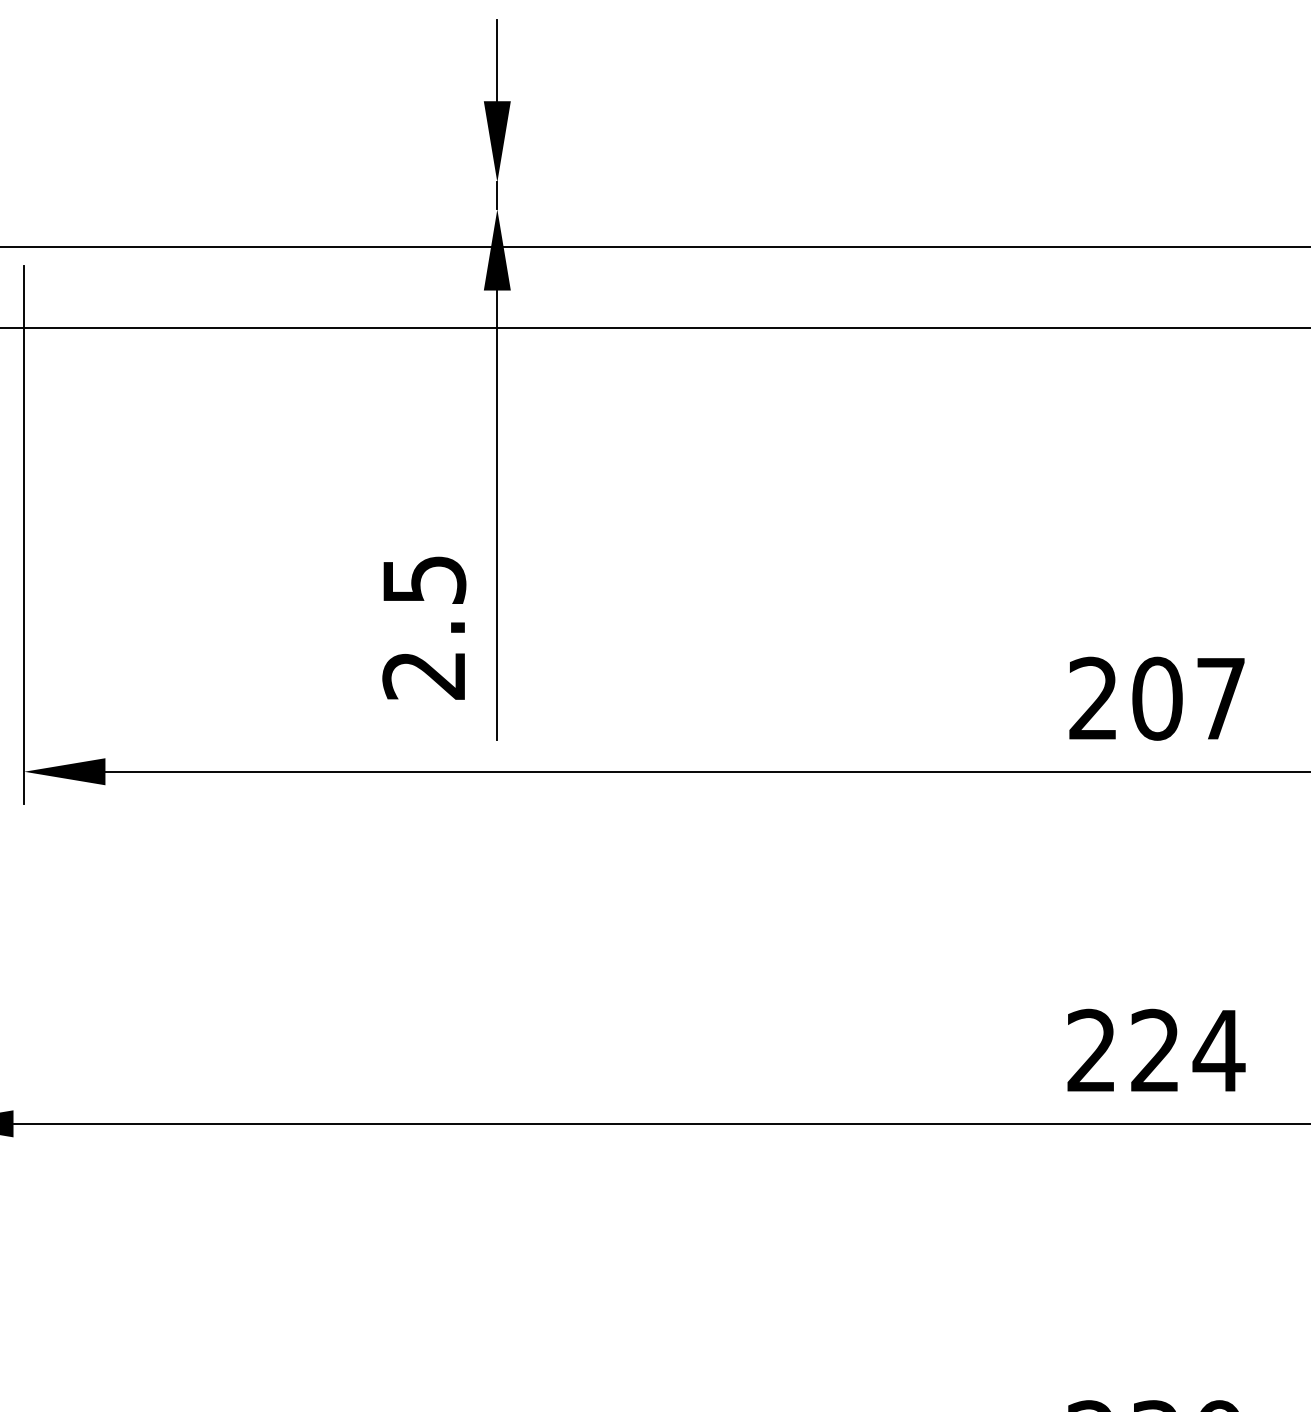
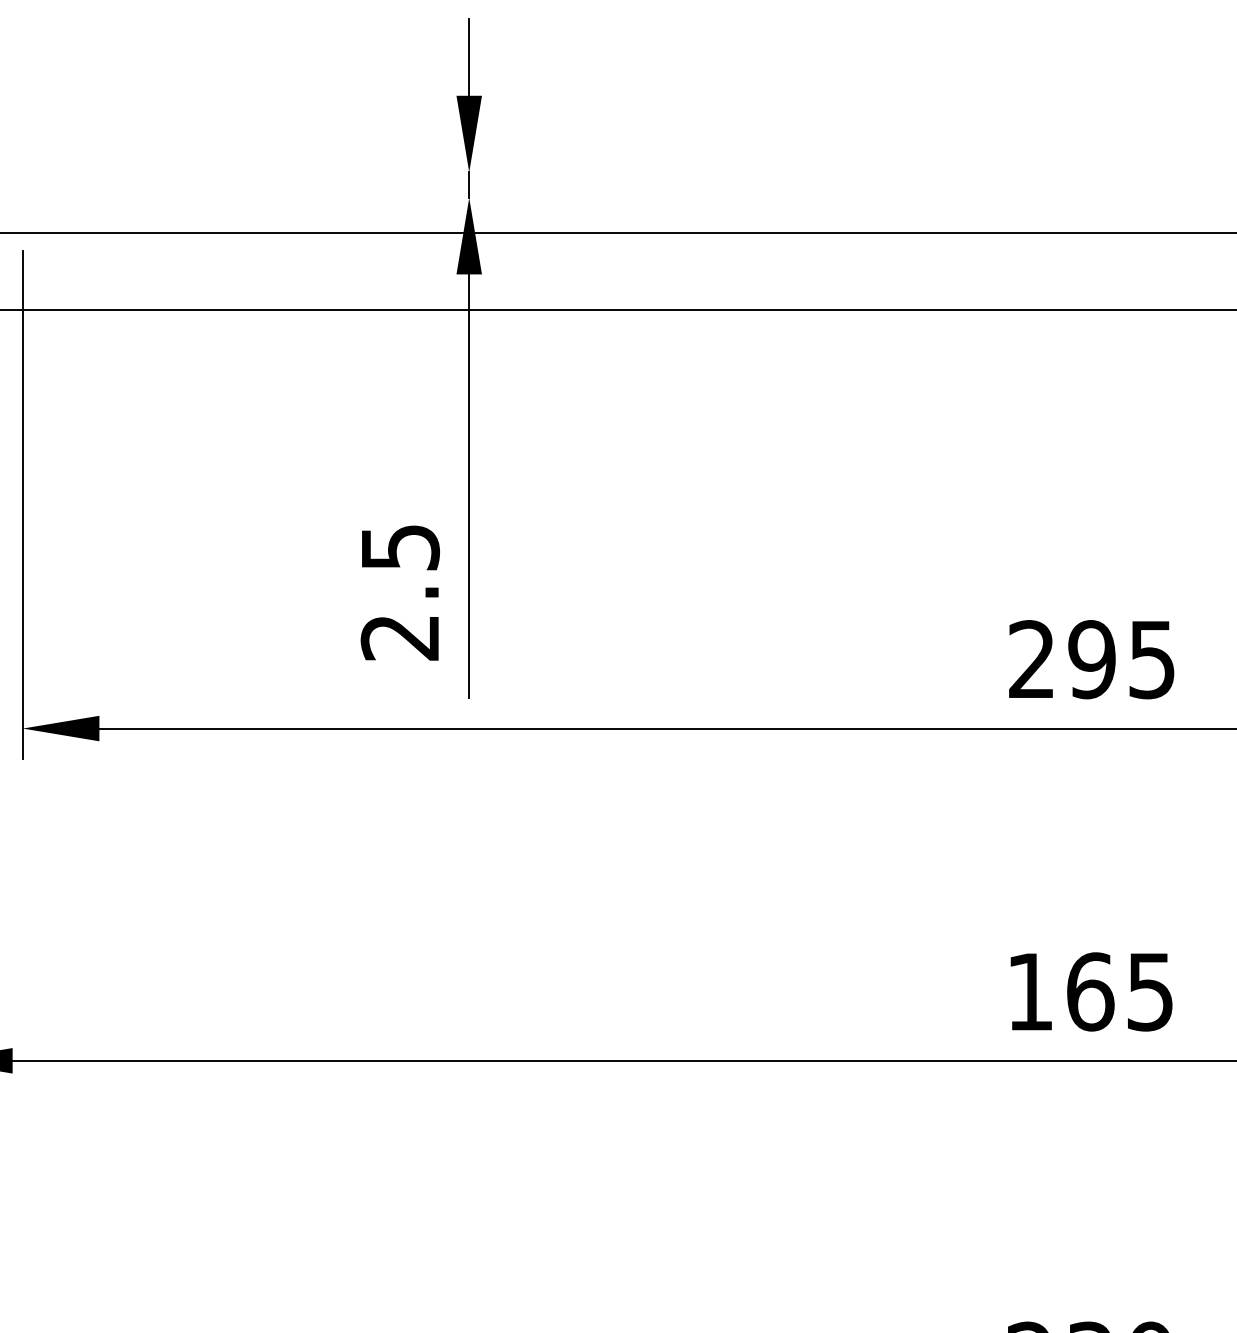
text: (1188, 698) -> (1121, 659), 207 -> 295
text: (1156, 1050) -> (1091, 991), 224 -> 165

